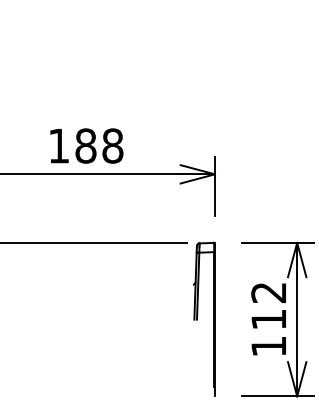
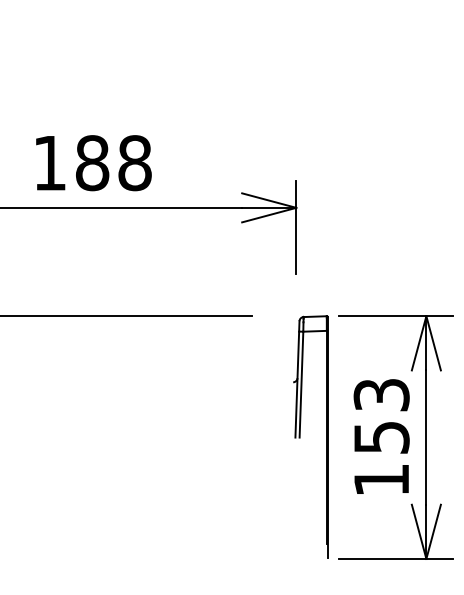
text: (268, 305) -> (381, 415), 112 -> 153
part: (197, 318) -> (300, 435), moved

